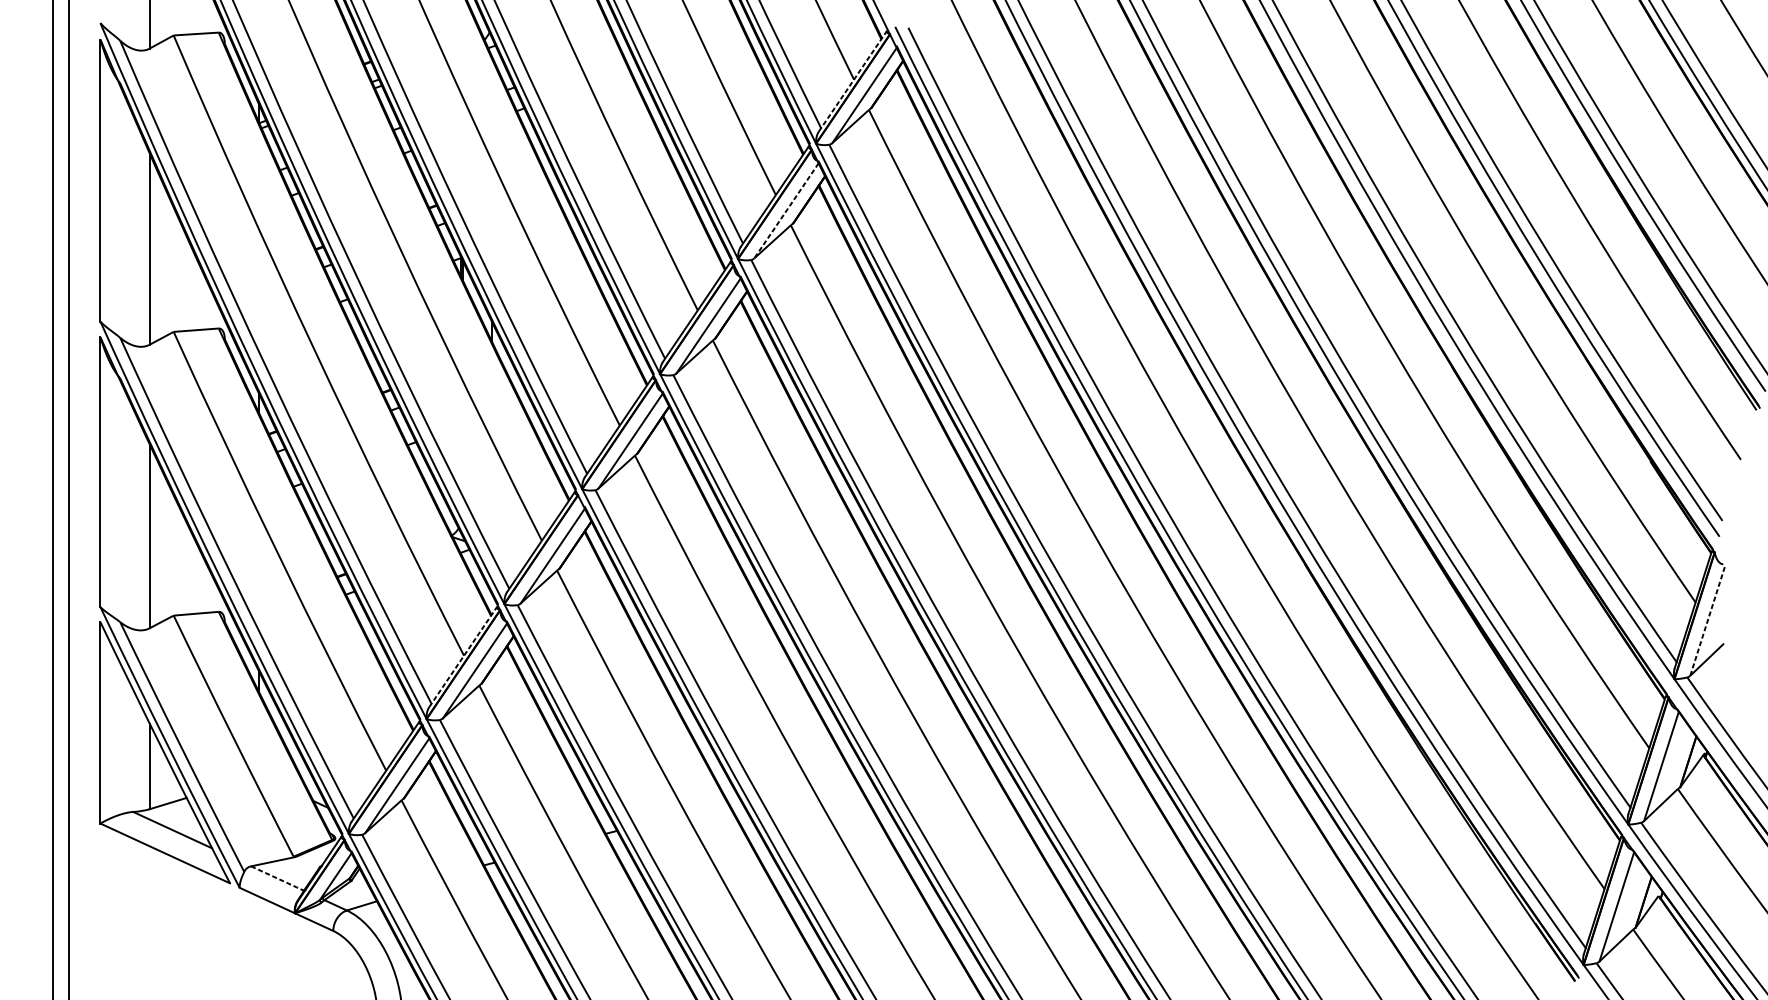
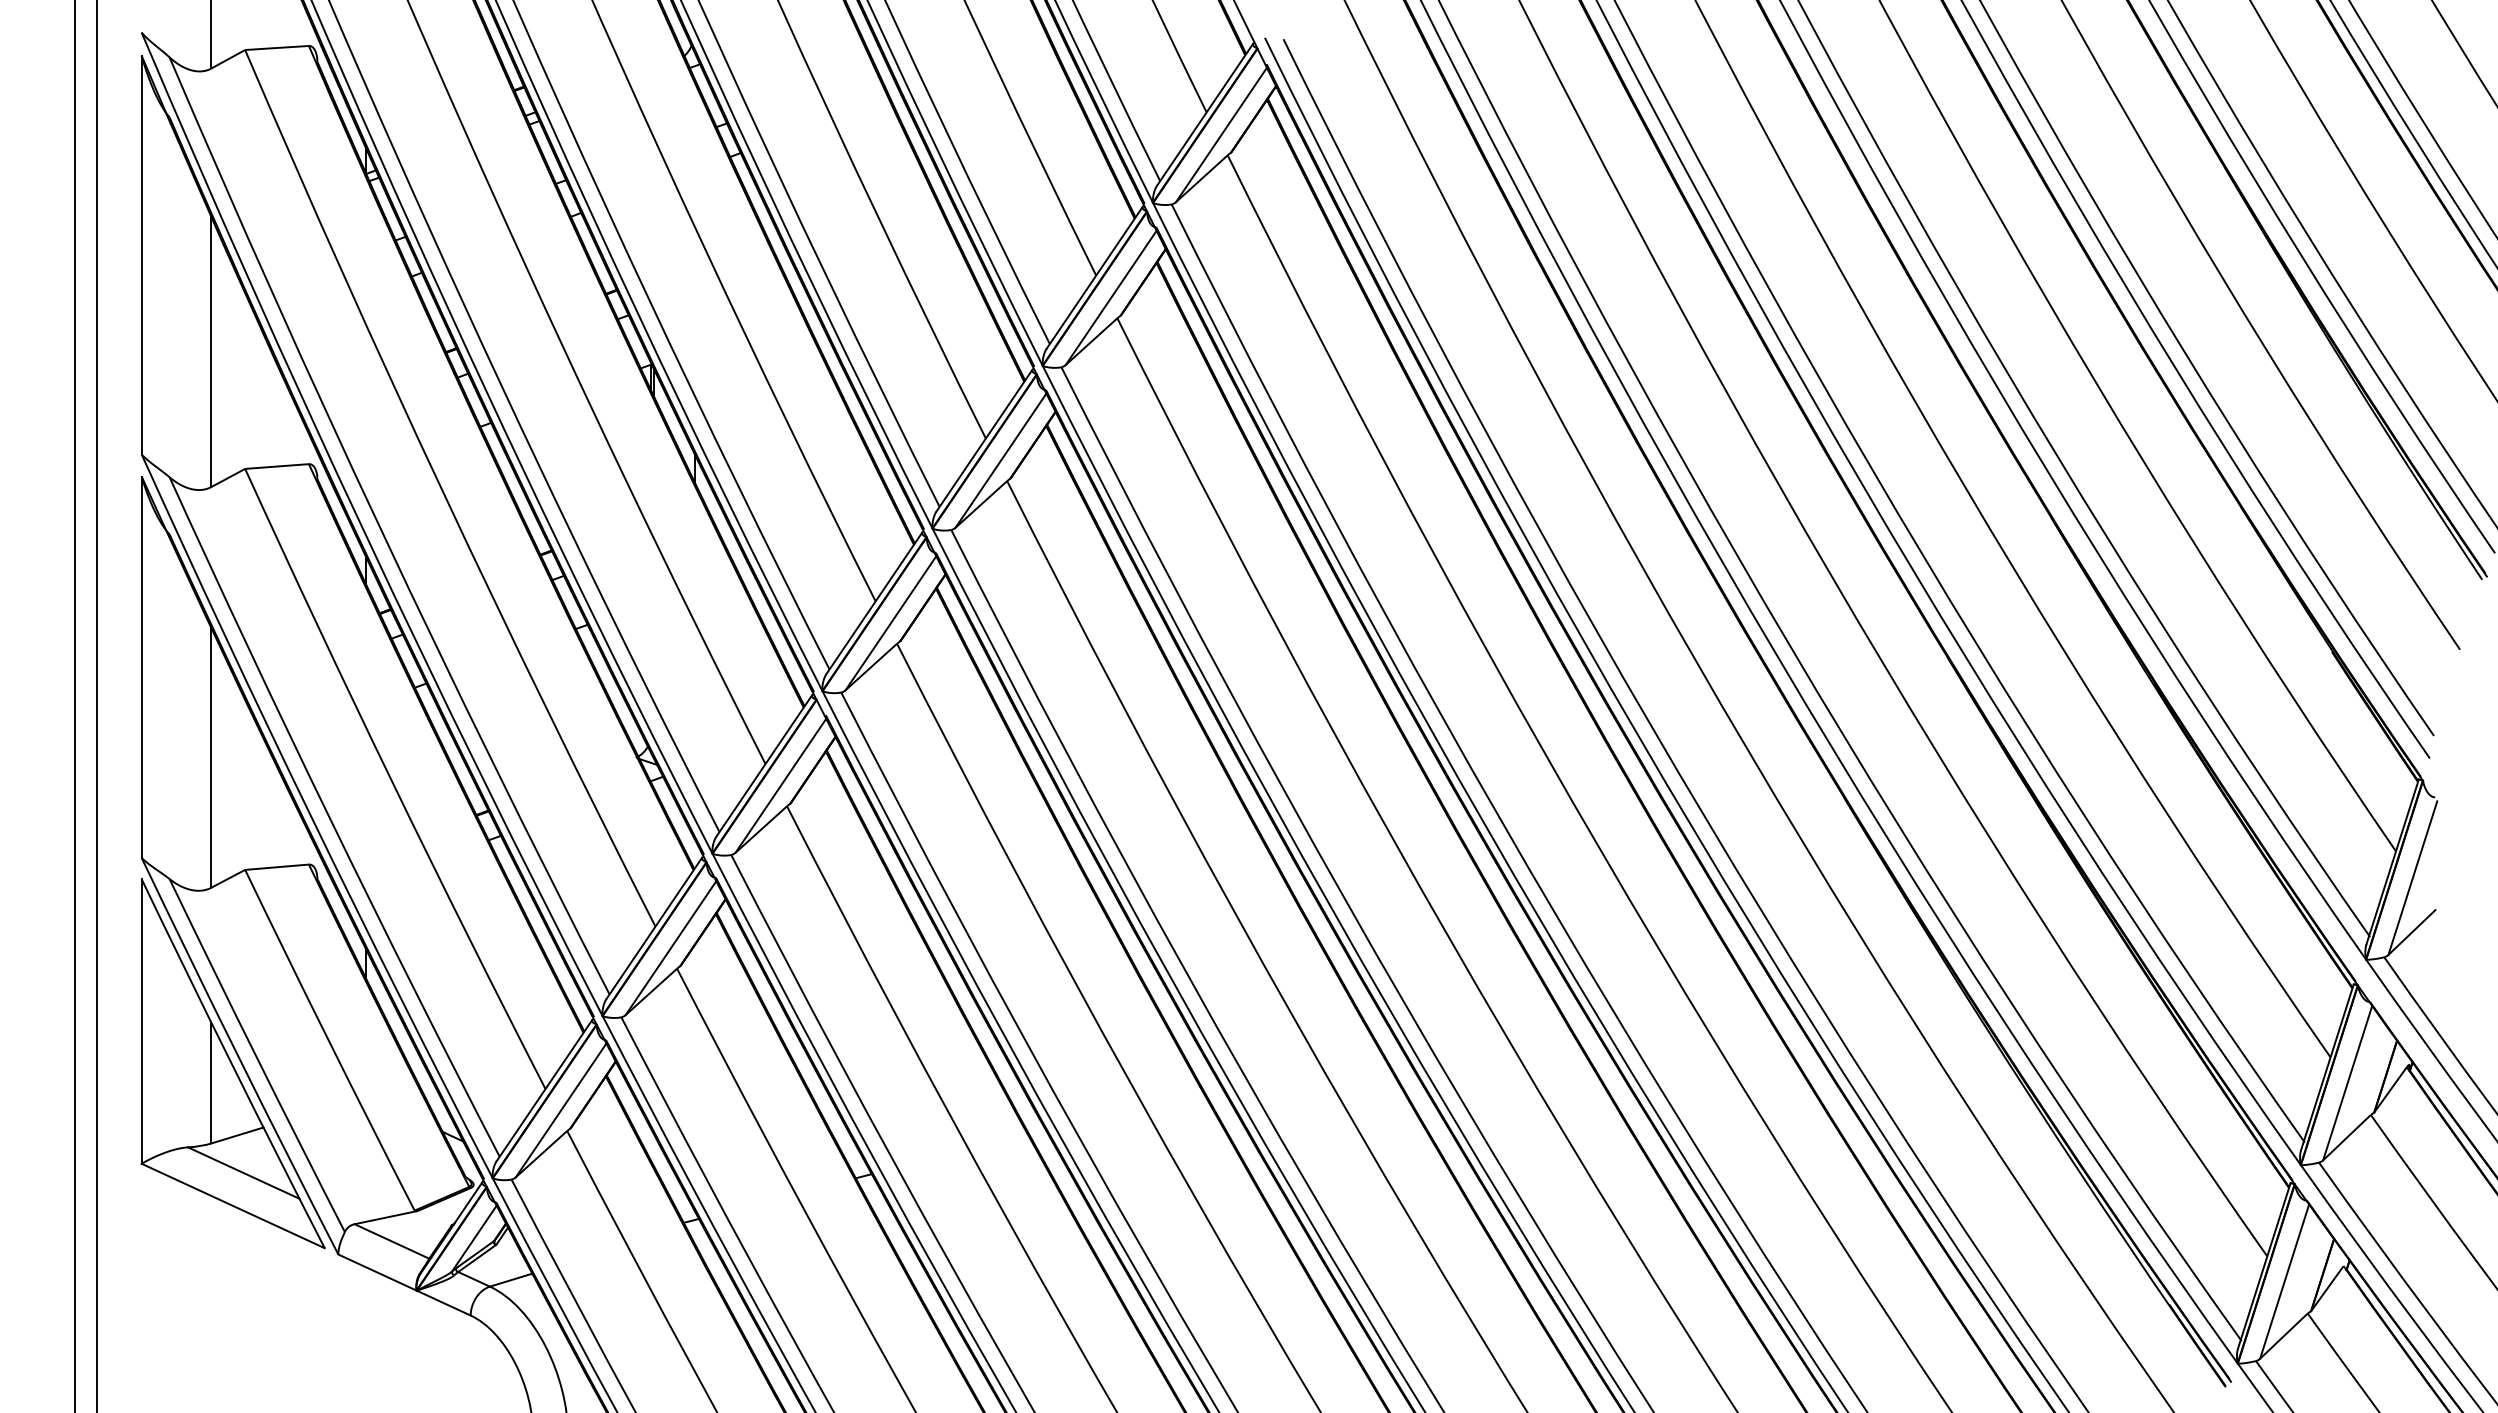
line: (853, 81) -> (1205, 114), dashed -> solid
line: (785, 211) -> (1110, 298), dashed -> solid
line: (1707, 621) -> (2412, 878), dashed -> solid
line: (463, 656) -> (654, 927), dashed -> solid
line: (277, 878) -> (392, 1241), dashed -> solid

